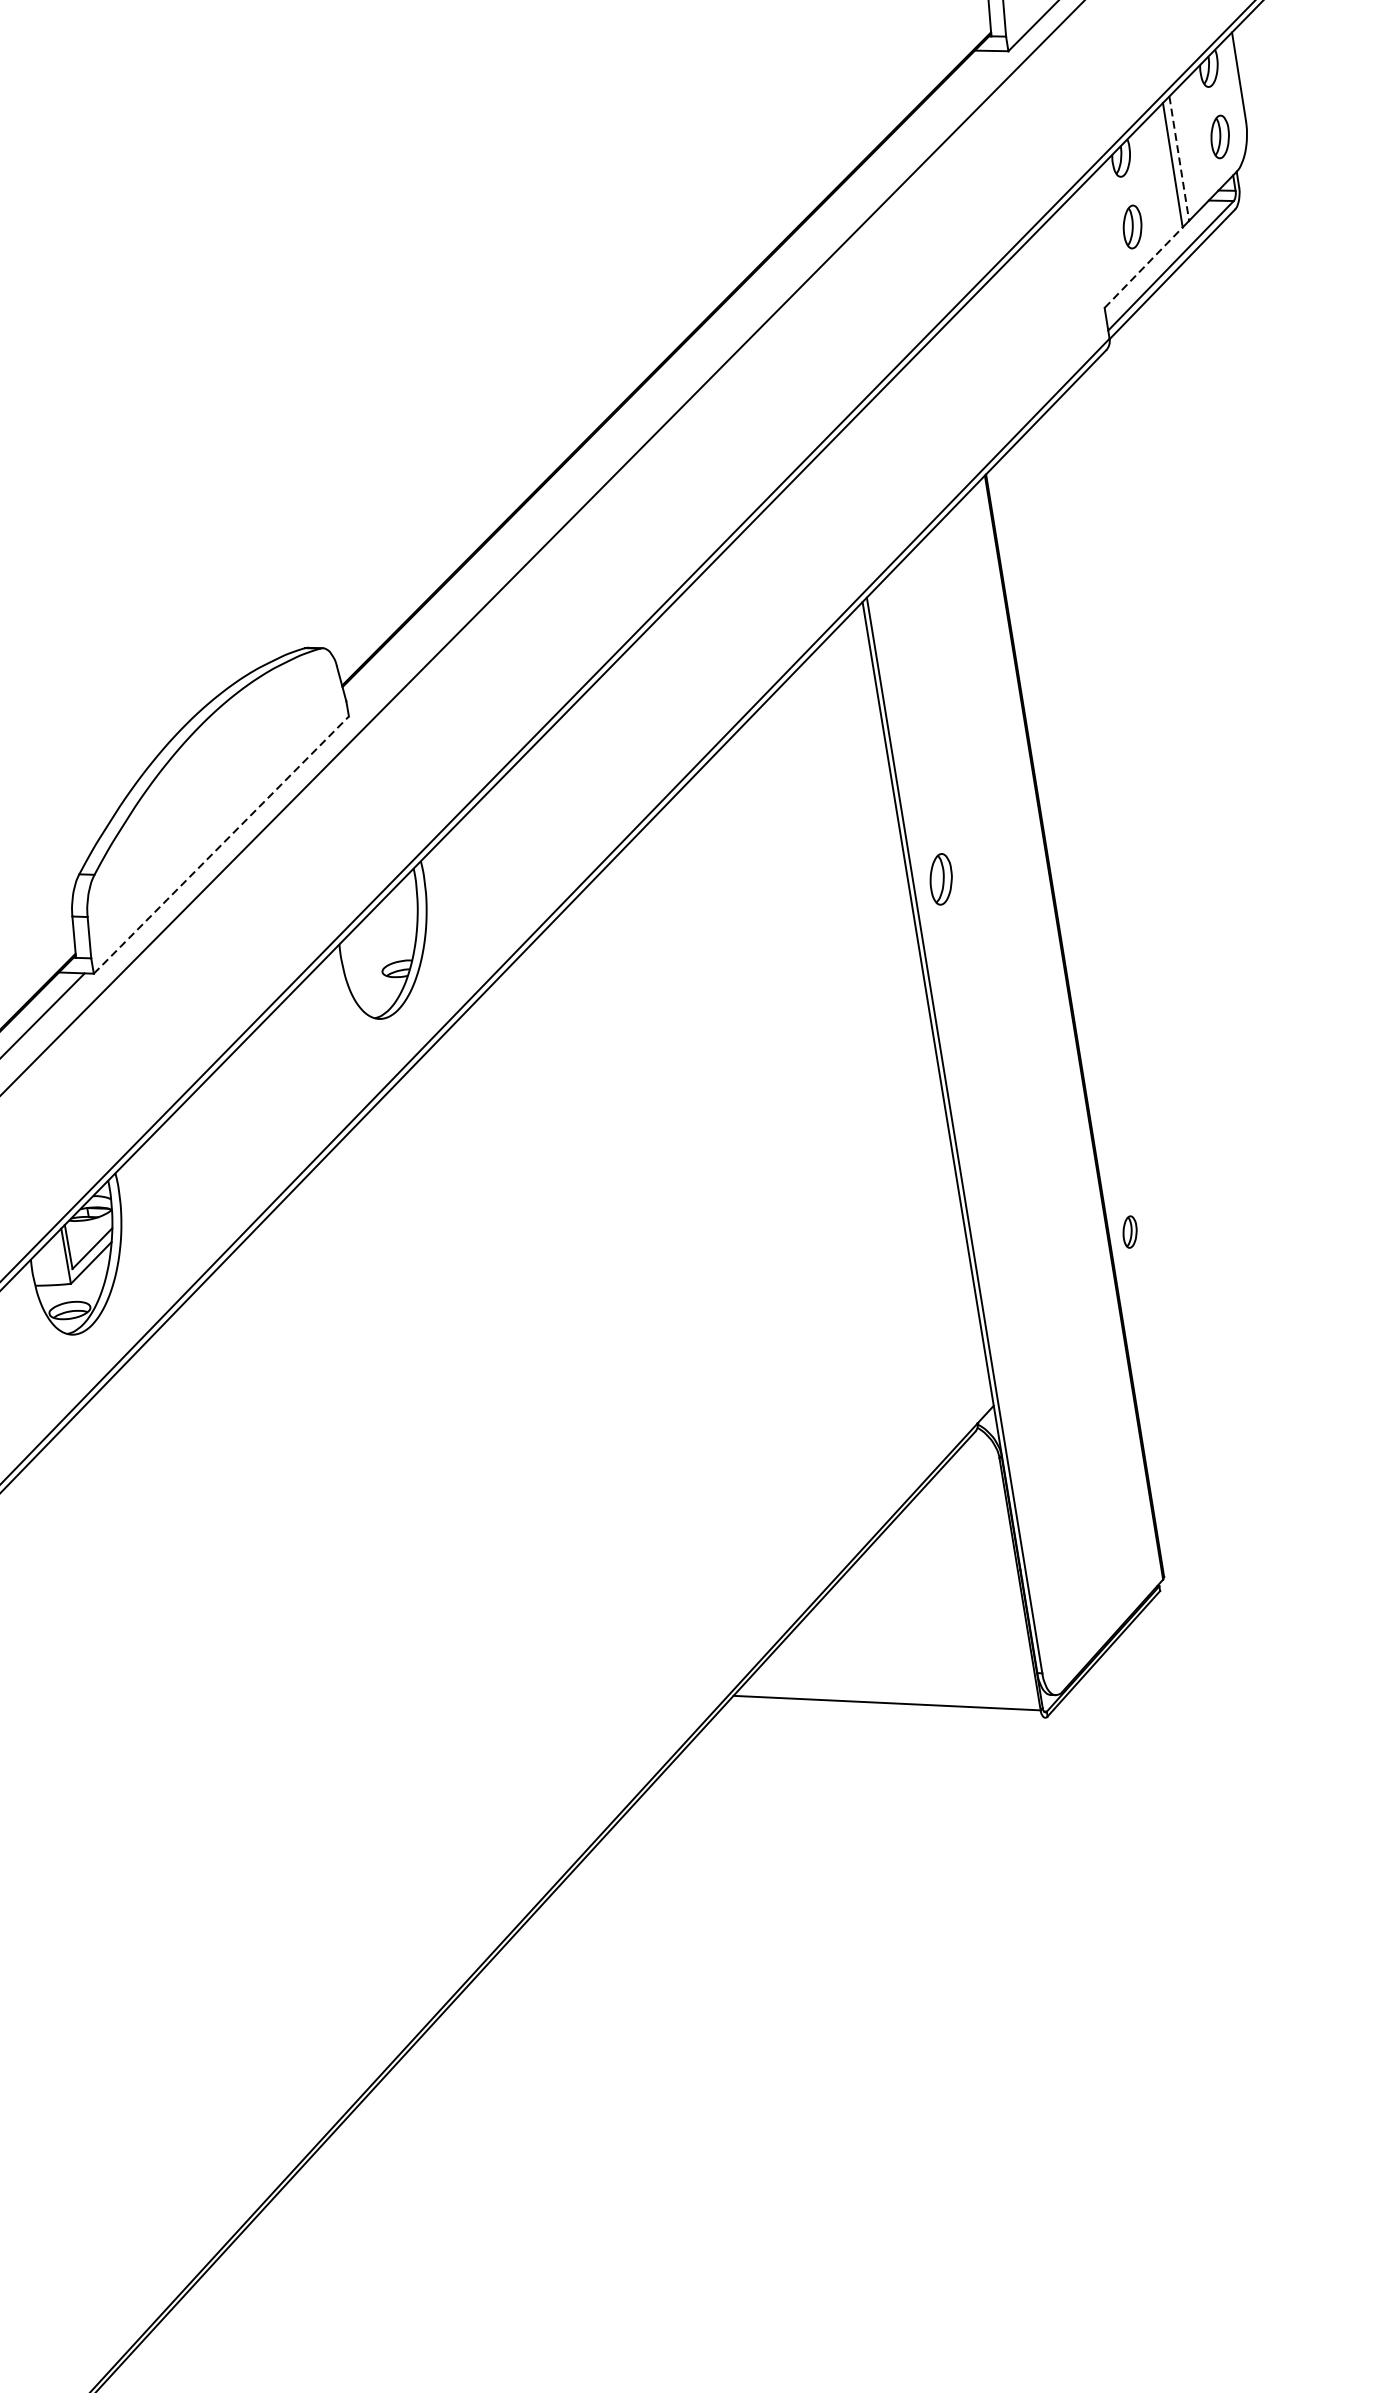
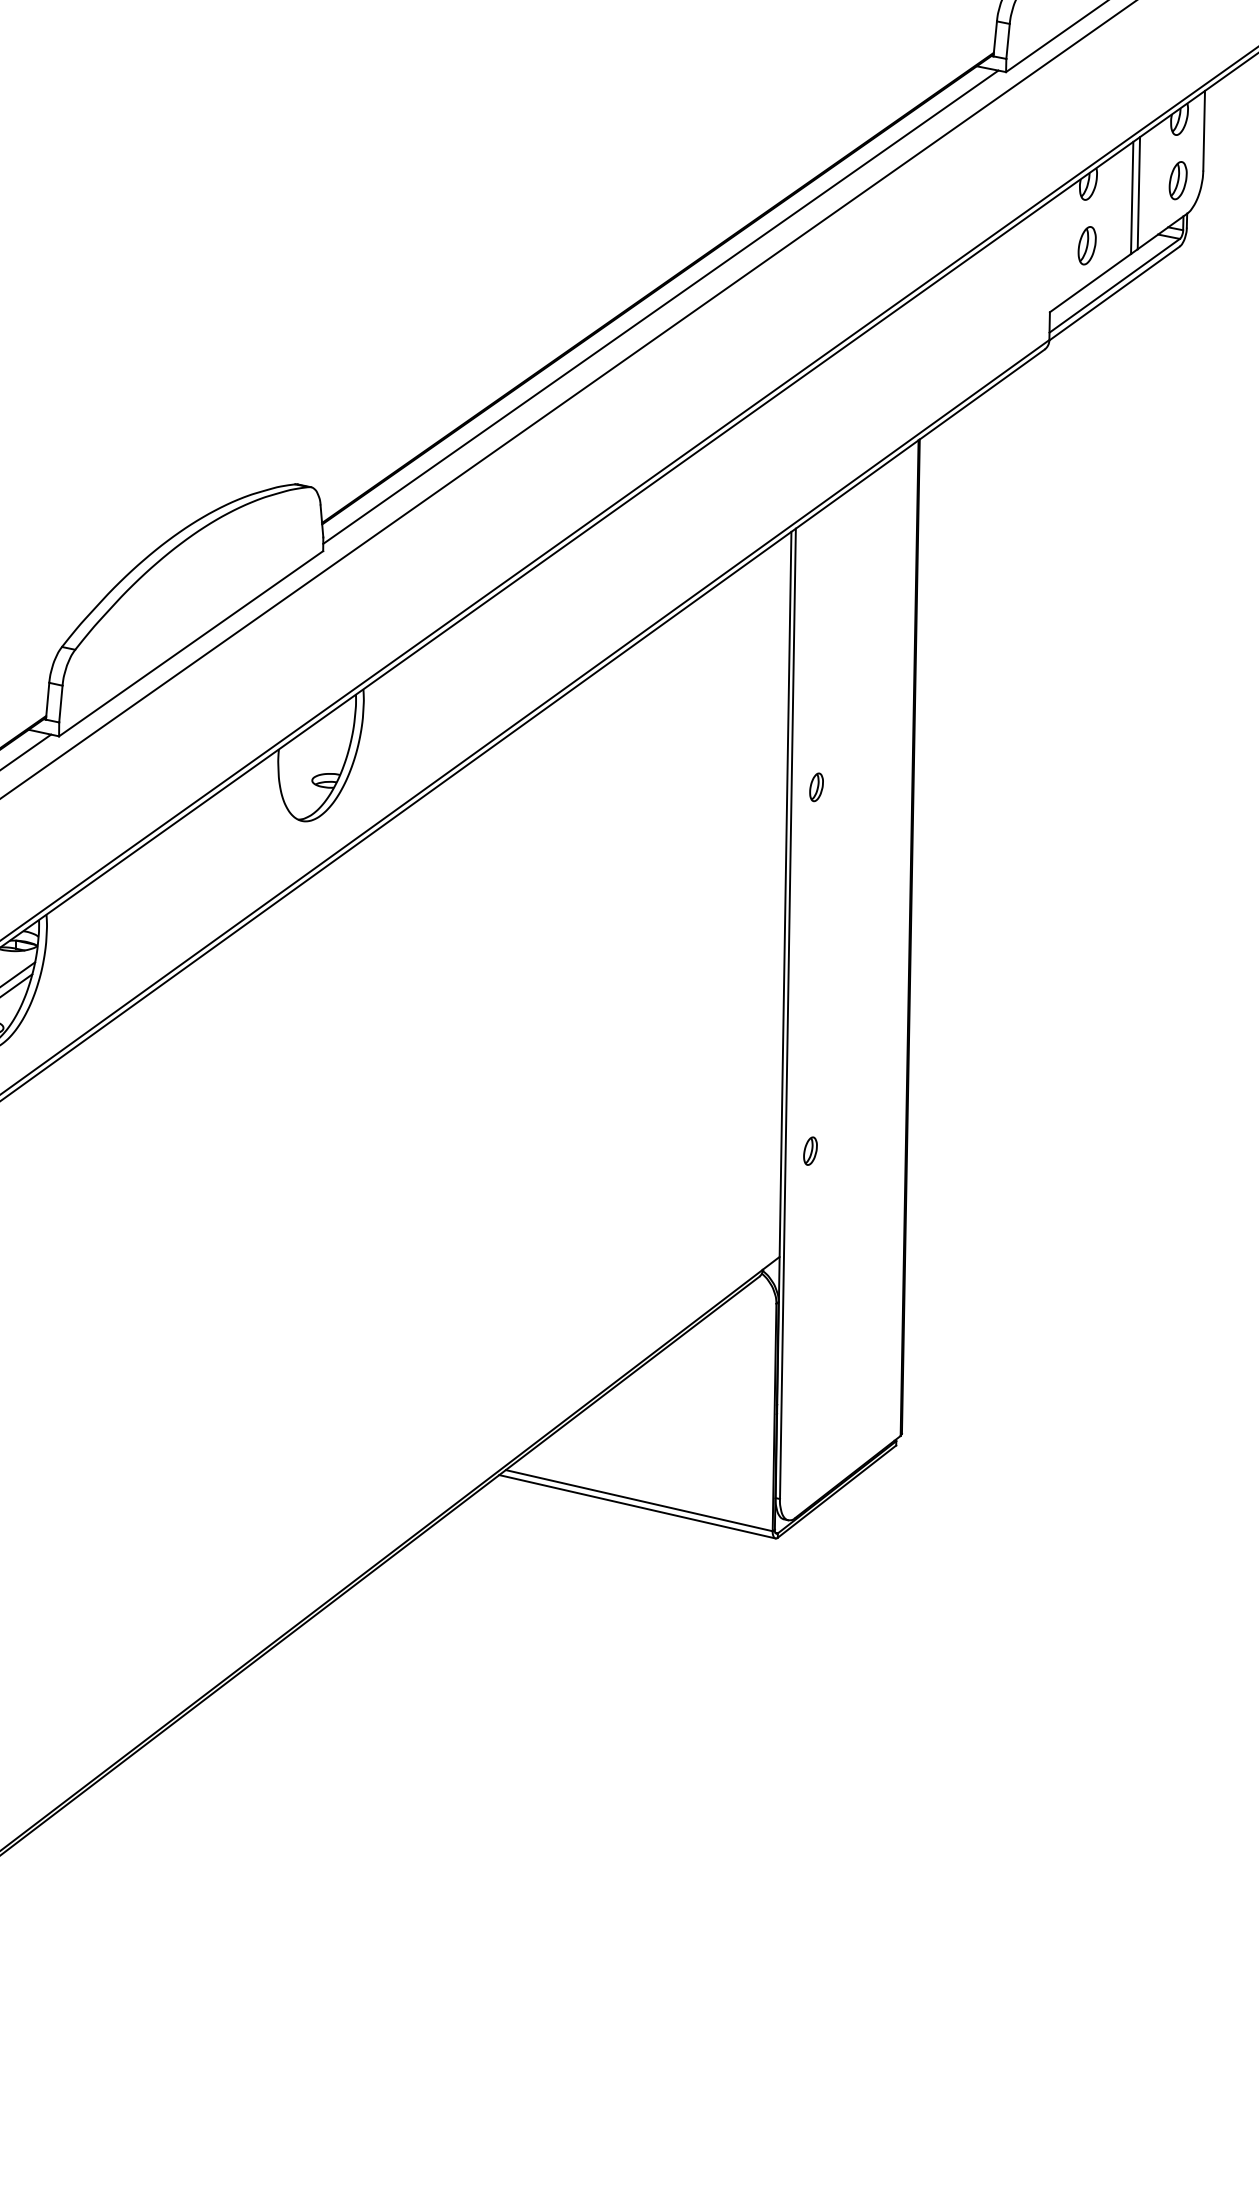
line: (1178, 159) -> (1138, 193), dashed -> solid
line: (1143, 268) -> (1090, 283), dashed -> solid
line: (673, 379) -> (660, 306), added
line: (221, 844) -> (191, 643), dashed -> solid
part: (941, 879) -> (816, 787), size x0.62
part: (1129, 1231) -> (810, 1150), moved
line: (886, 1709) -> (637, 1506), added

